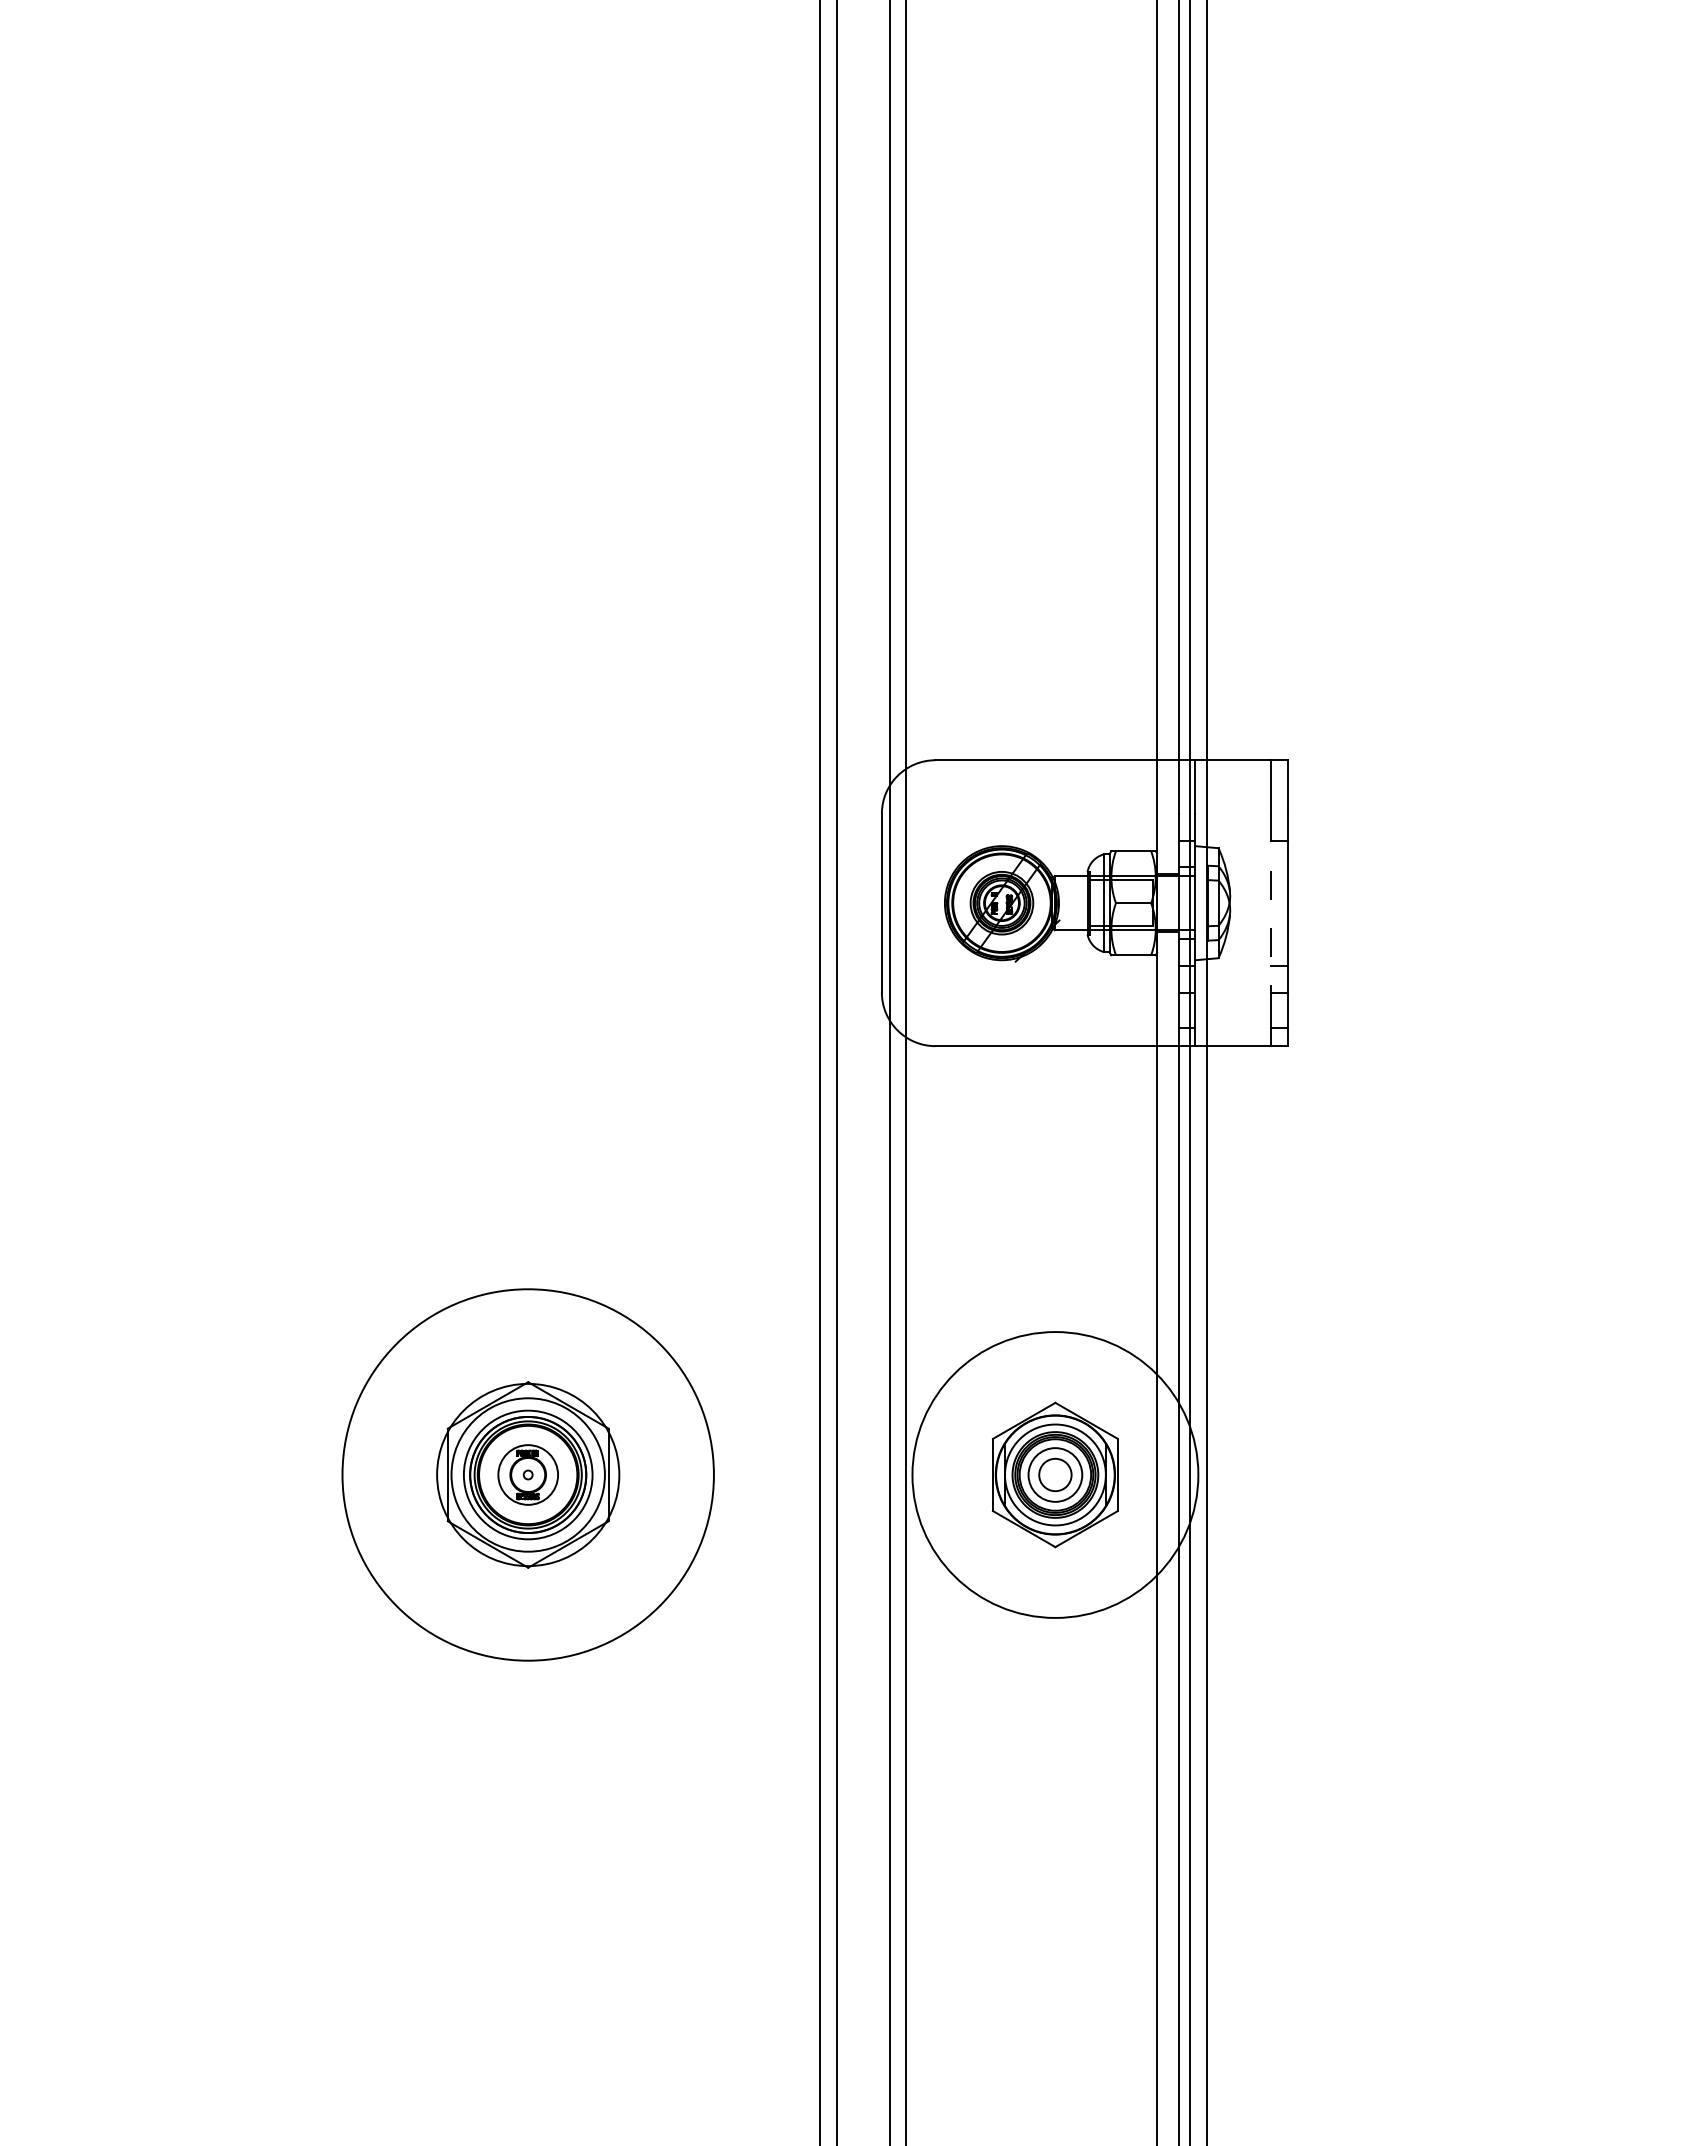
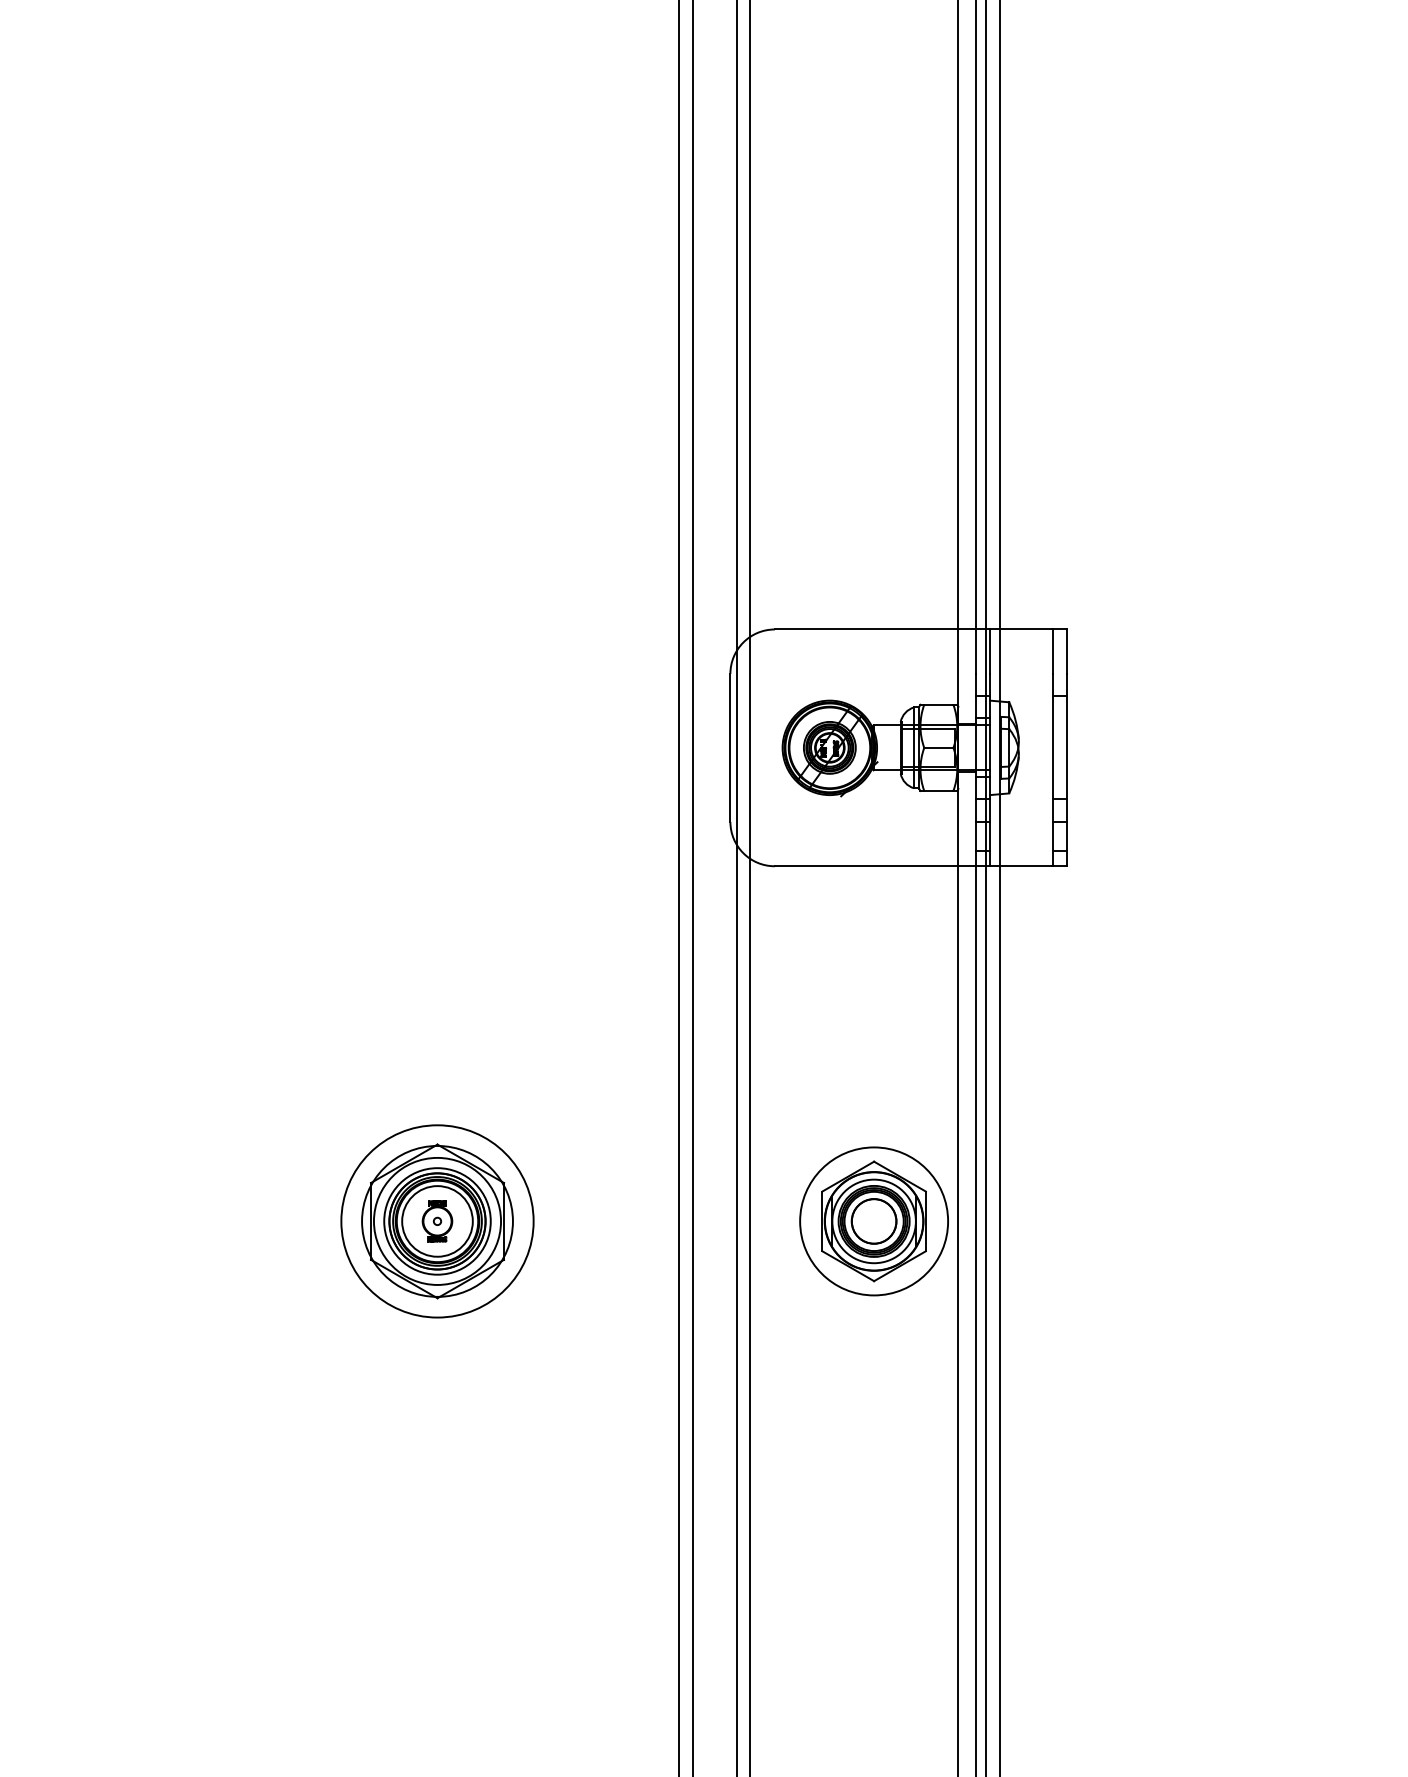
line: (1271, 903) -> (1053, 748), dashed -> solid
circle: (527, 1474) -> (436, 1221), size x1.43
circle: (528, 1474) -> (437, 1221), size x0.62
circle: (1055, 1474) -> (874, 1221), size x0.62
circle: (1055, 1474) -> (874, 1221), size x1.67

